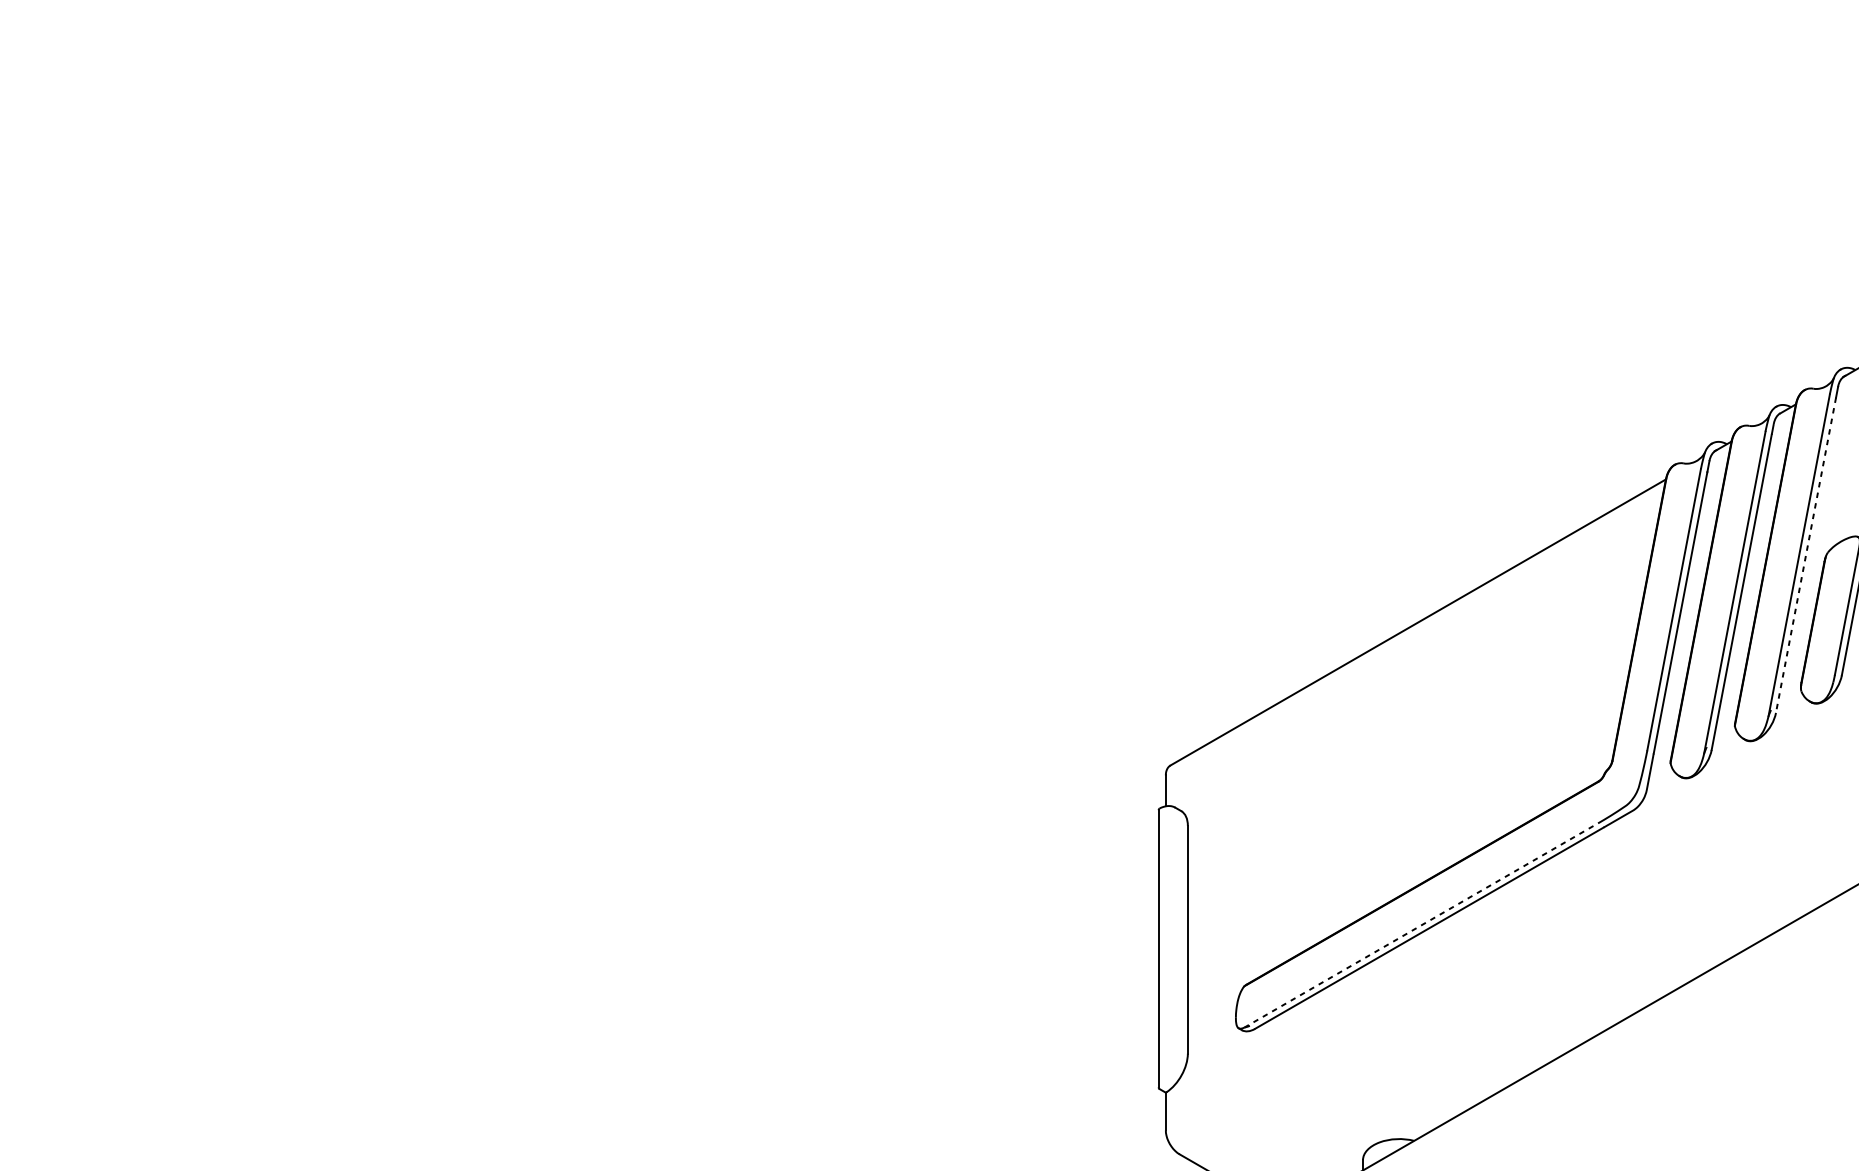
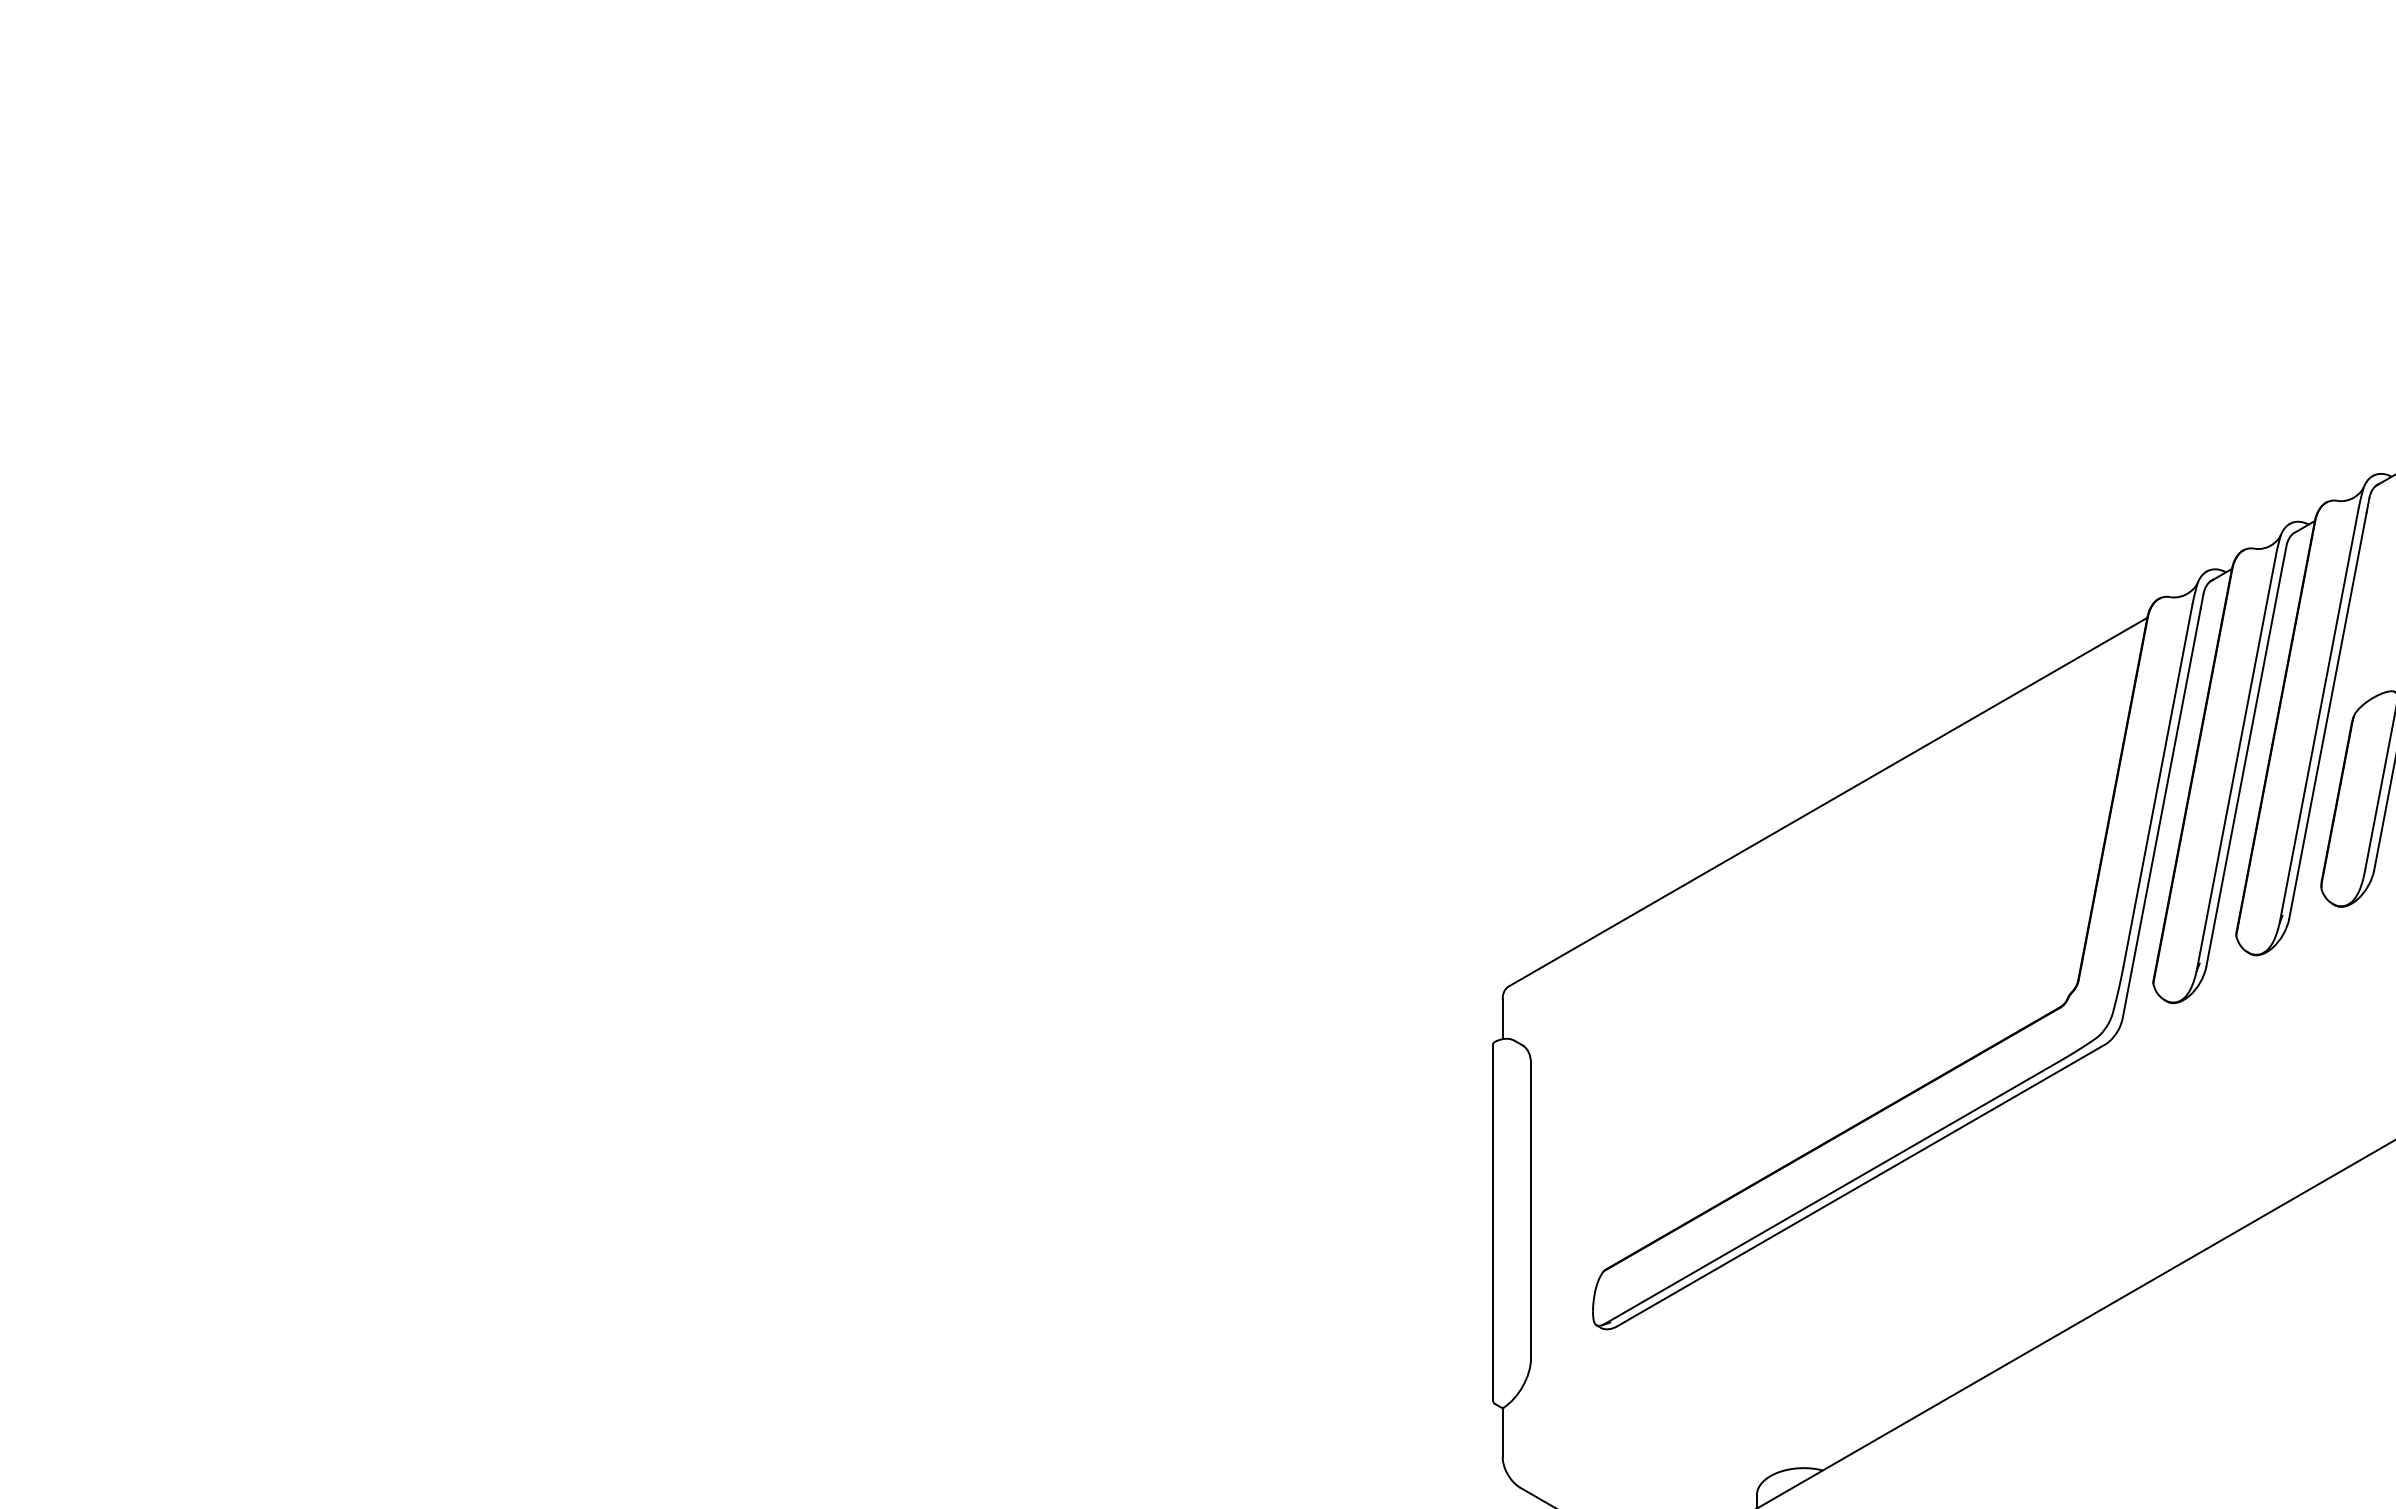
line: (1805, 555) -> (2327, 715), dashed -> solid
line: (1421, 925) -> (1832, 1192), dashed -> solid

